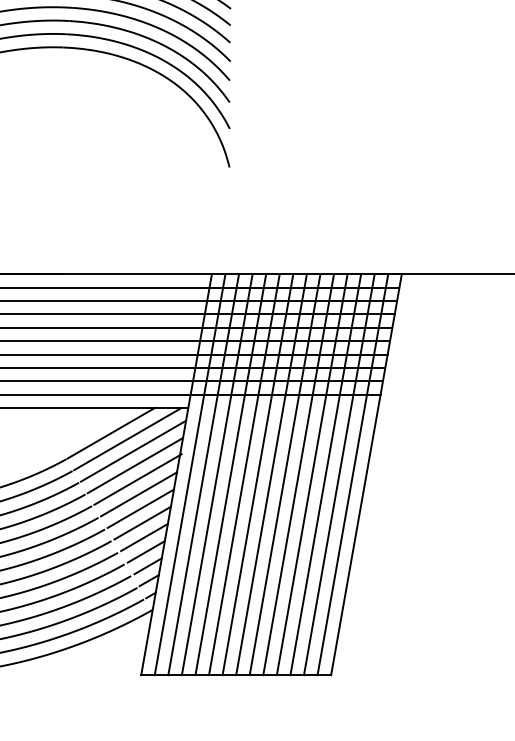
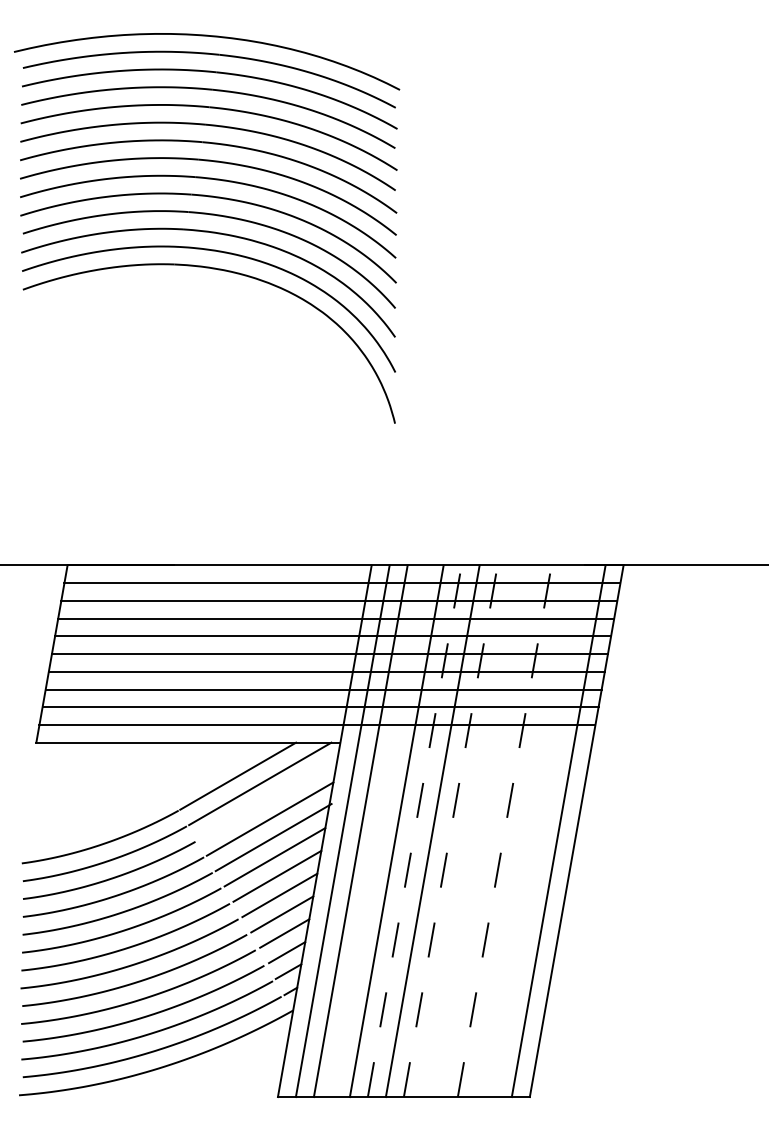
line: (133, 450) -> (267, 799), removed
line: (217, 474) -> (378, 831), removed
line: (244, 474) -> (414, 831), solid -> dashed
line: (271, 474) -> (450, 831), solid -> dashed
line: (284, 474) -> (468, 831), removed
line: (298, 474) -> (486, 831), removed
line: (312, 474) -> (504, 831), solid -> dashed
line: (325, 474) -> (522, 831), removed
line: (339, 474) -> (540, 831), removed

